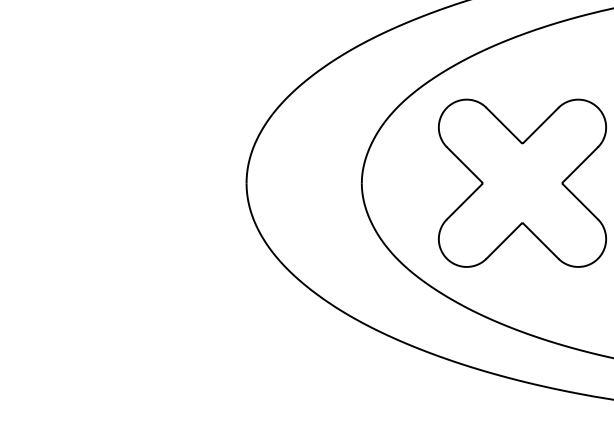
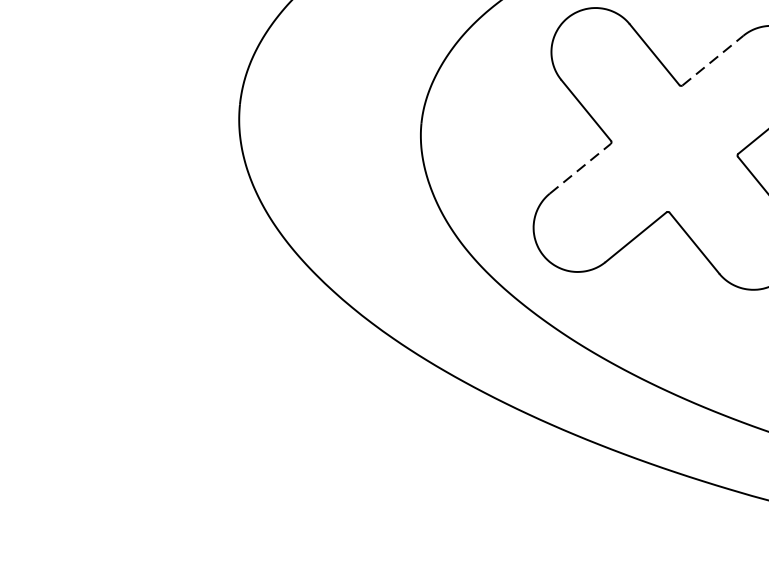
line: (541, 125) -> (713, 60), solid -> dashed
line: (464, 201) -> (580, 168), solid -> dashed

